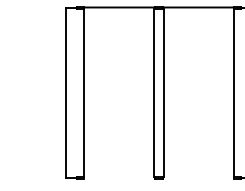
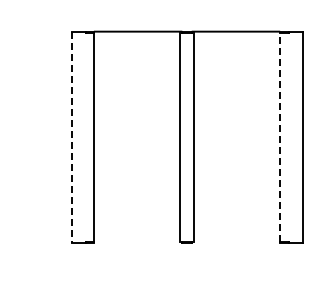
line: (65, 93) -> (71, 137), solid -> dashed
line: (234, 93) -> (280, 137), solid -> dashed

